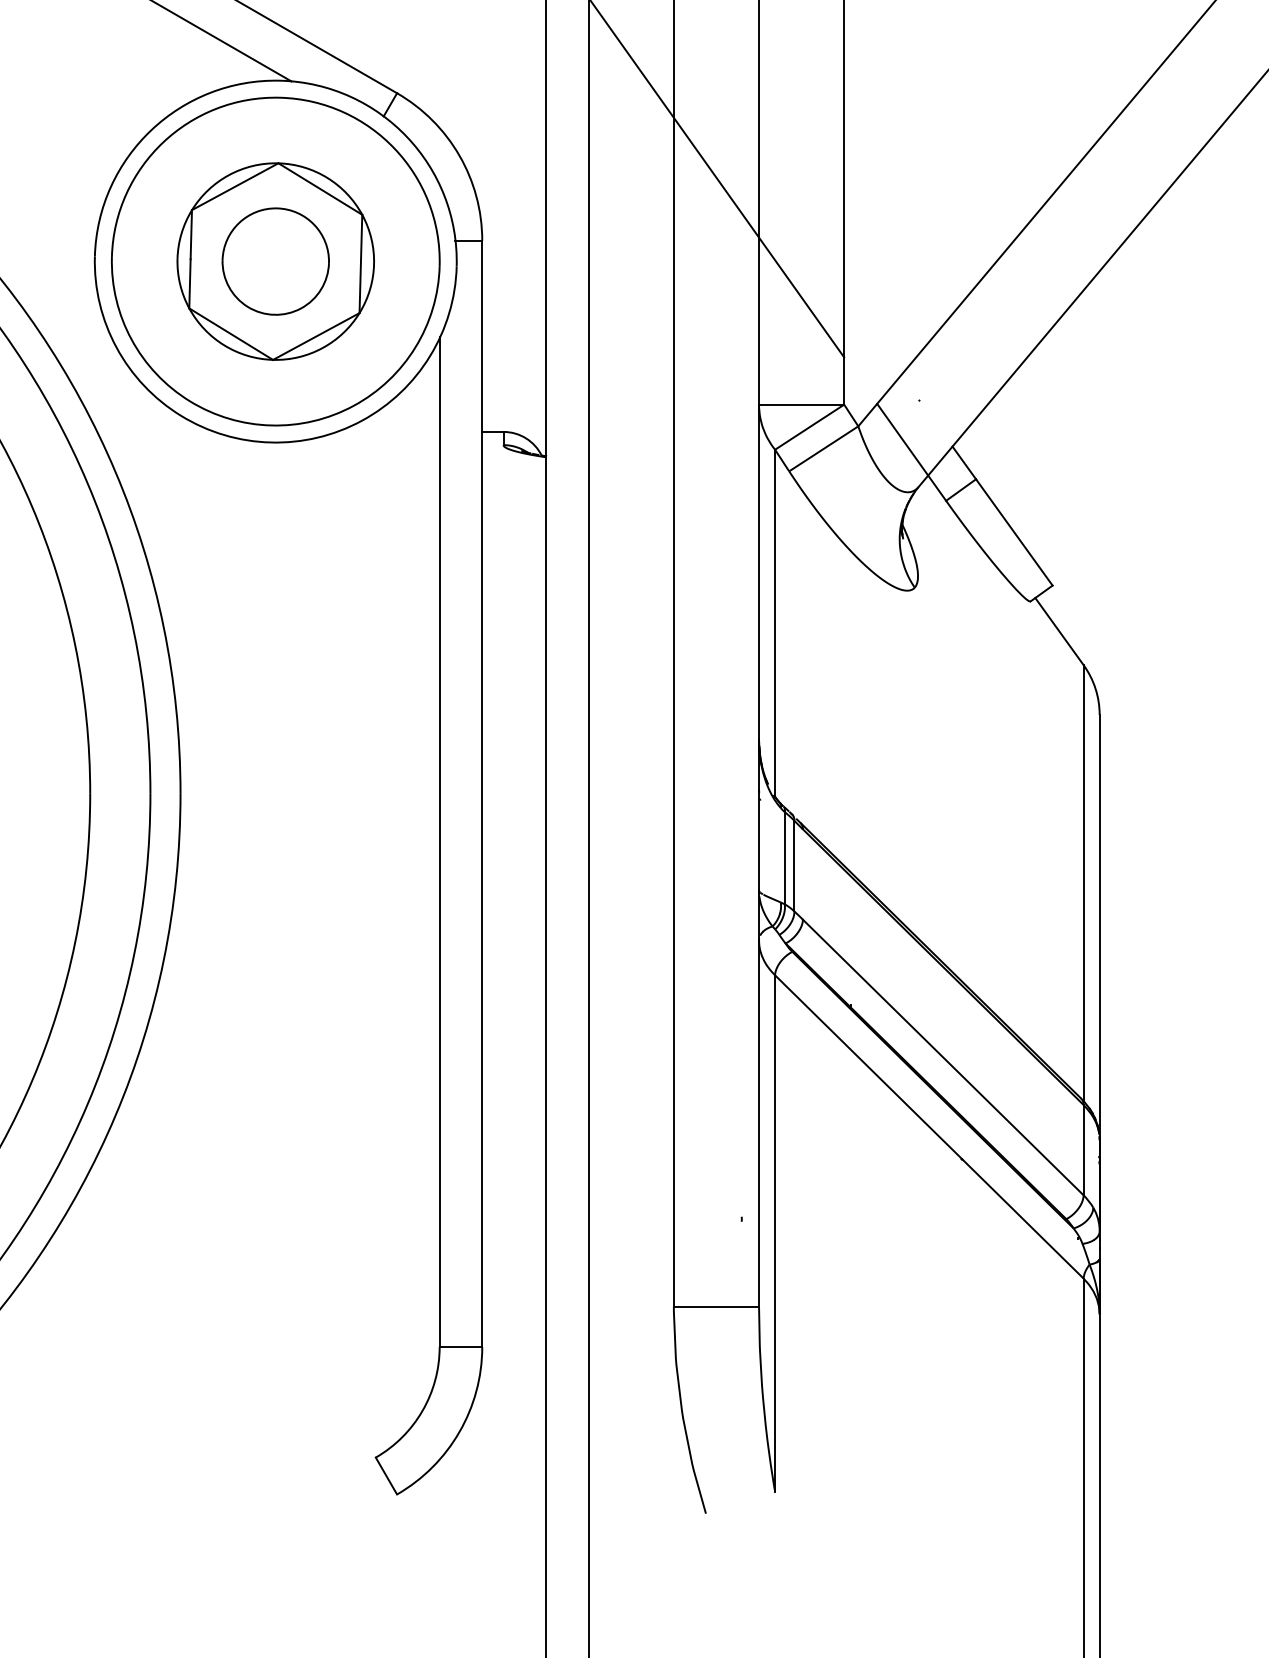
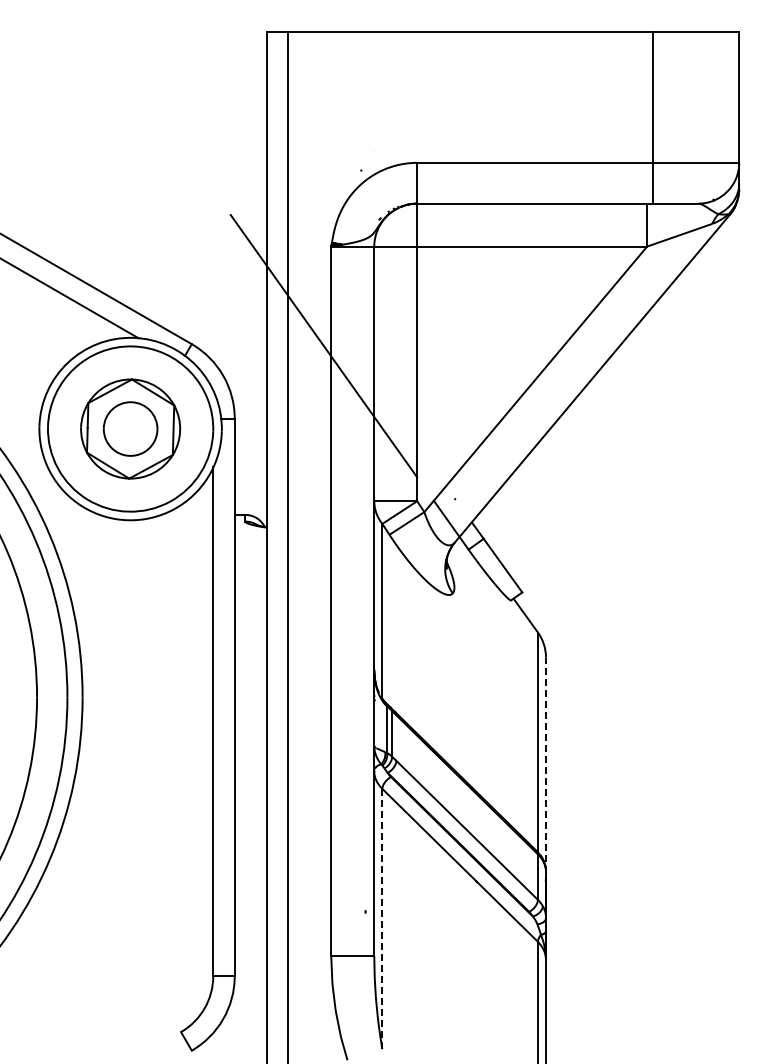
line: (1100, 938) -> (546, 770), solid -> dashed
line: (775, 1234) -> (382, 919), solid -> dashed

